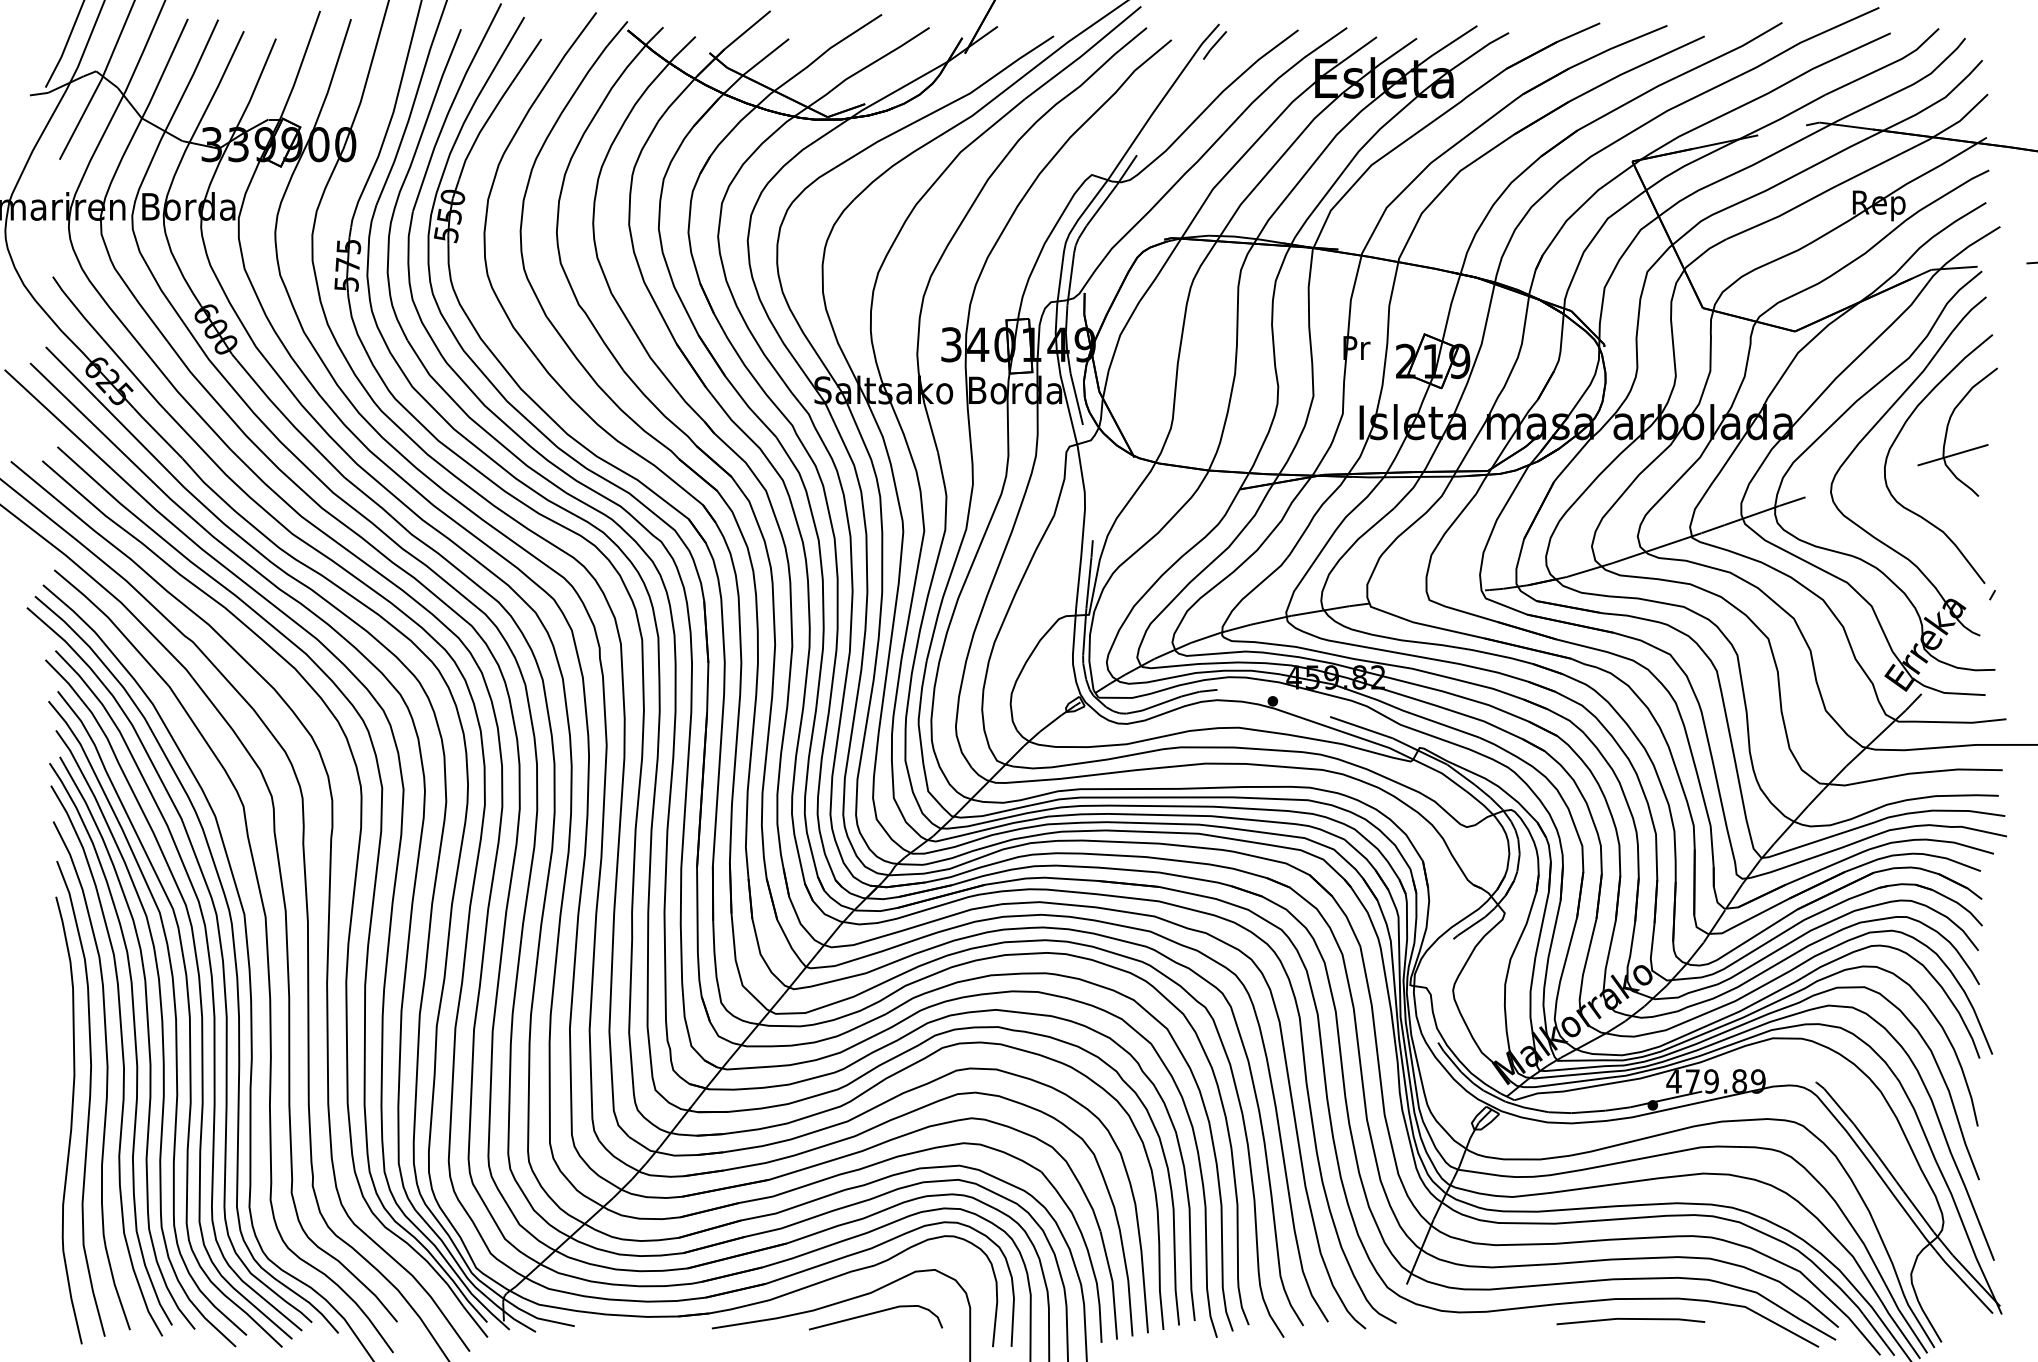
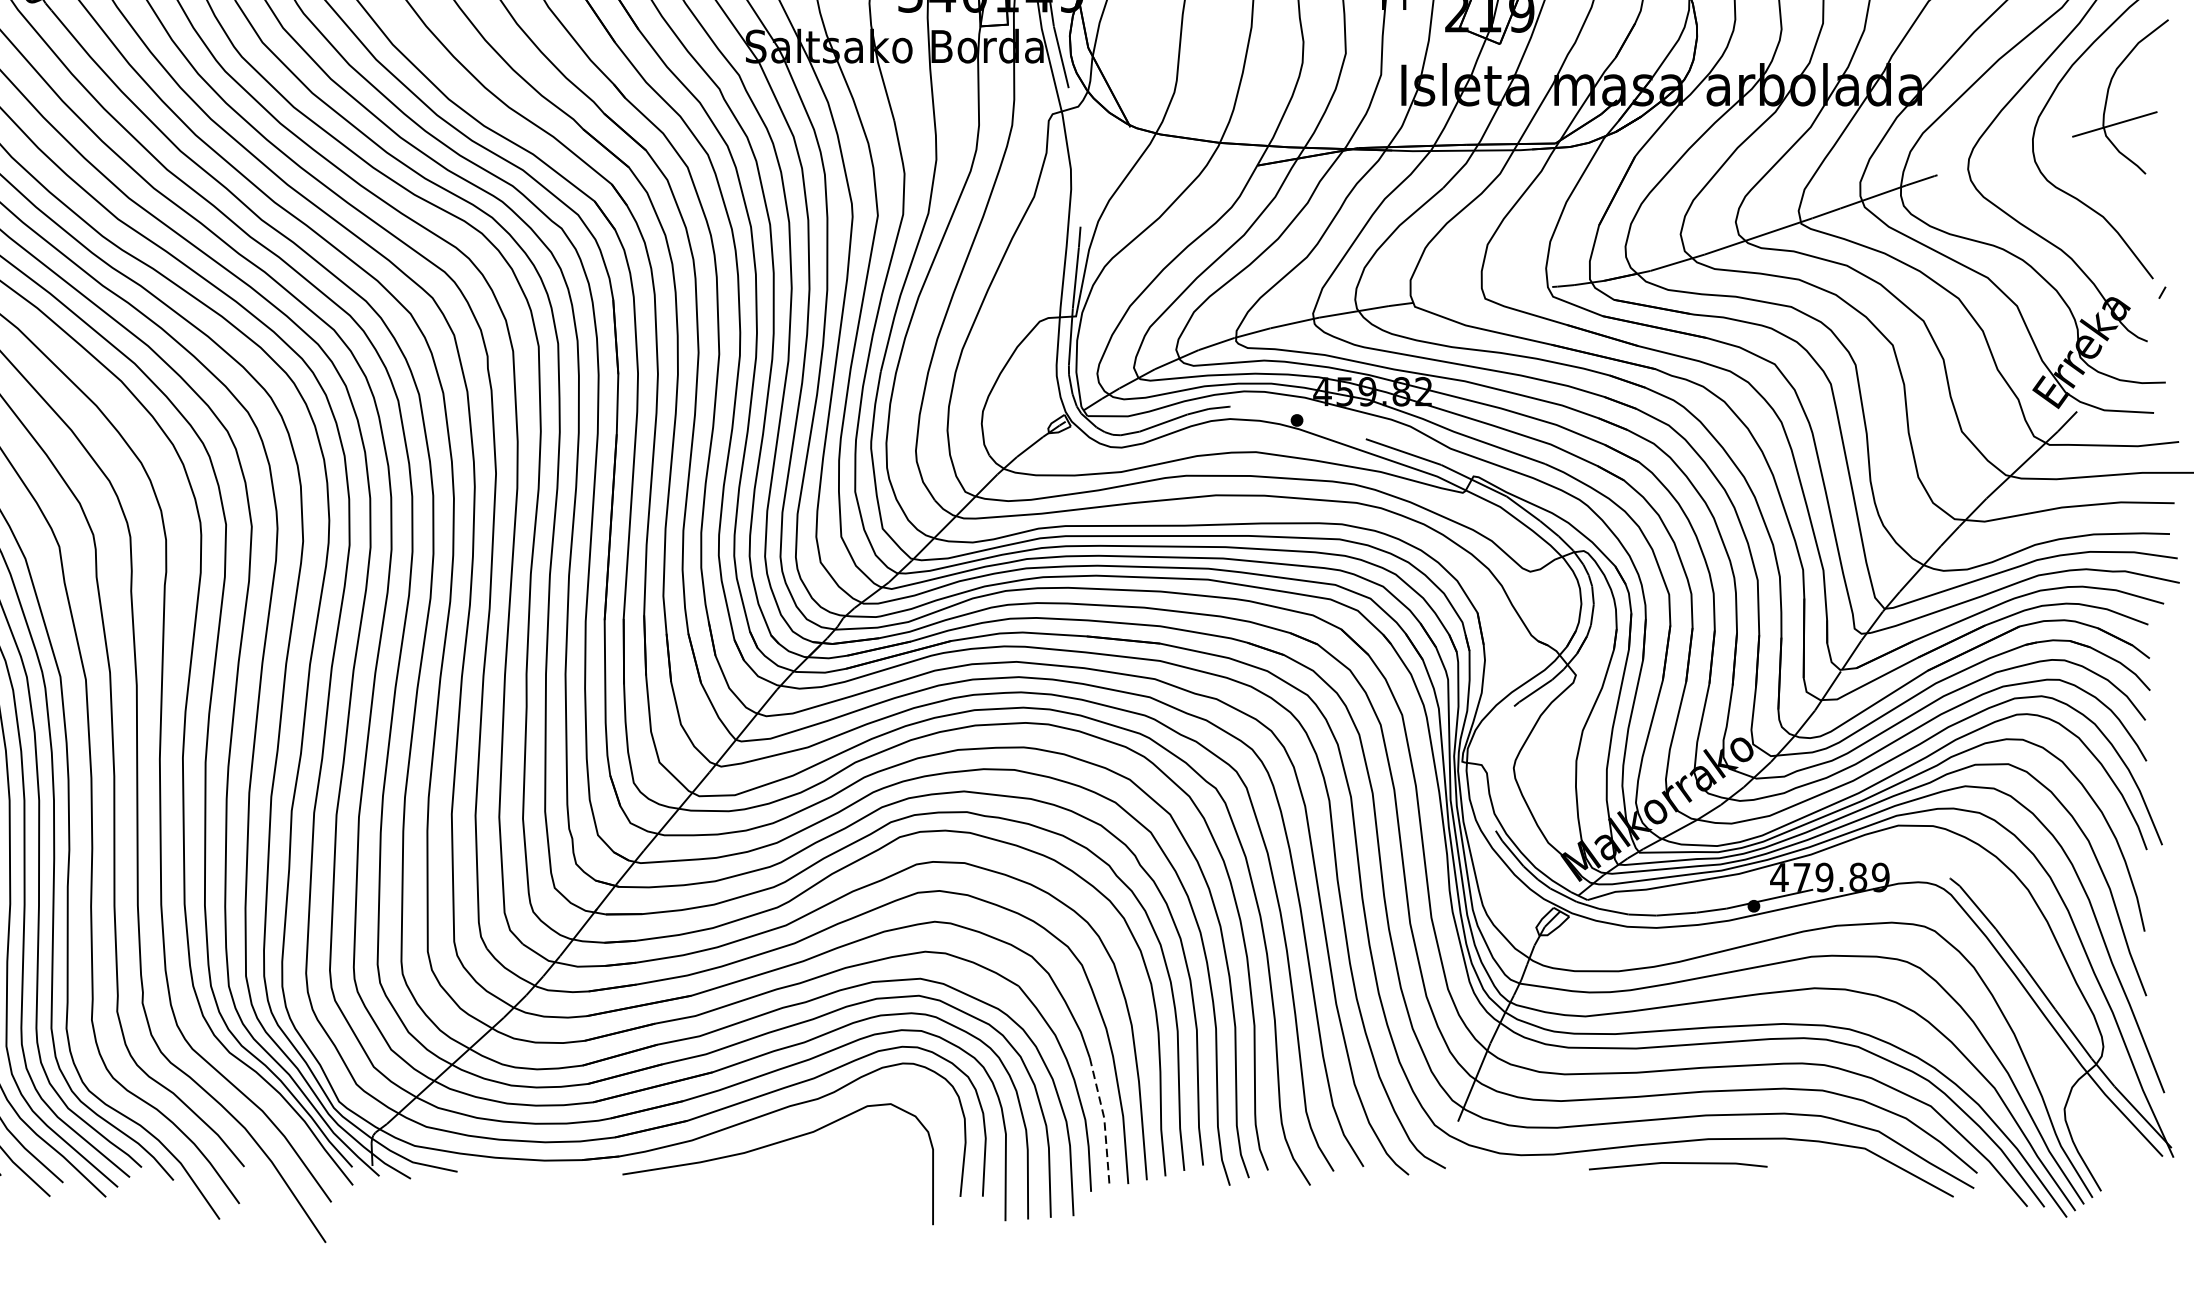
line: (1112, 1284) -> (1104, 1121), solid -> dashed
curve: (876, 1313) -> (820, 1156), removed
line: (1630, 1319) -> (1677, 1163), moved

